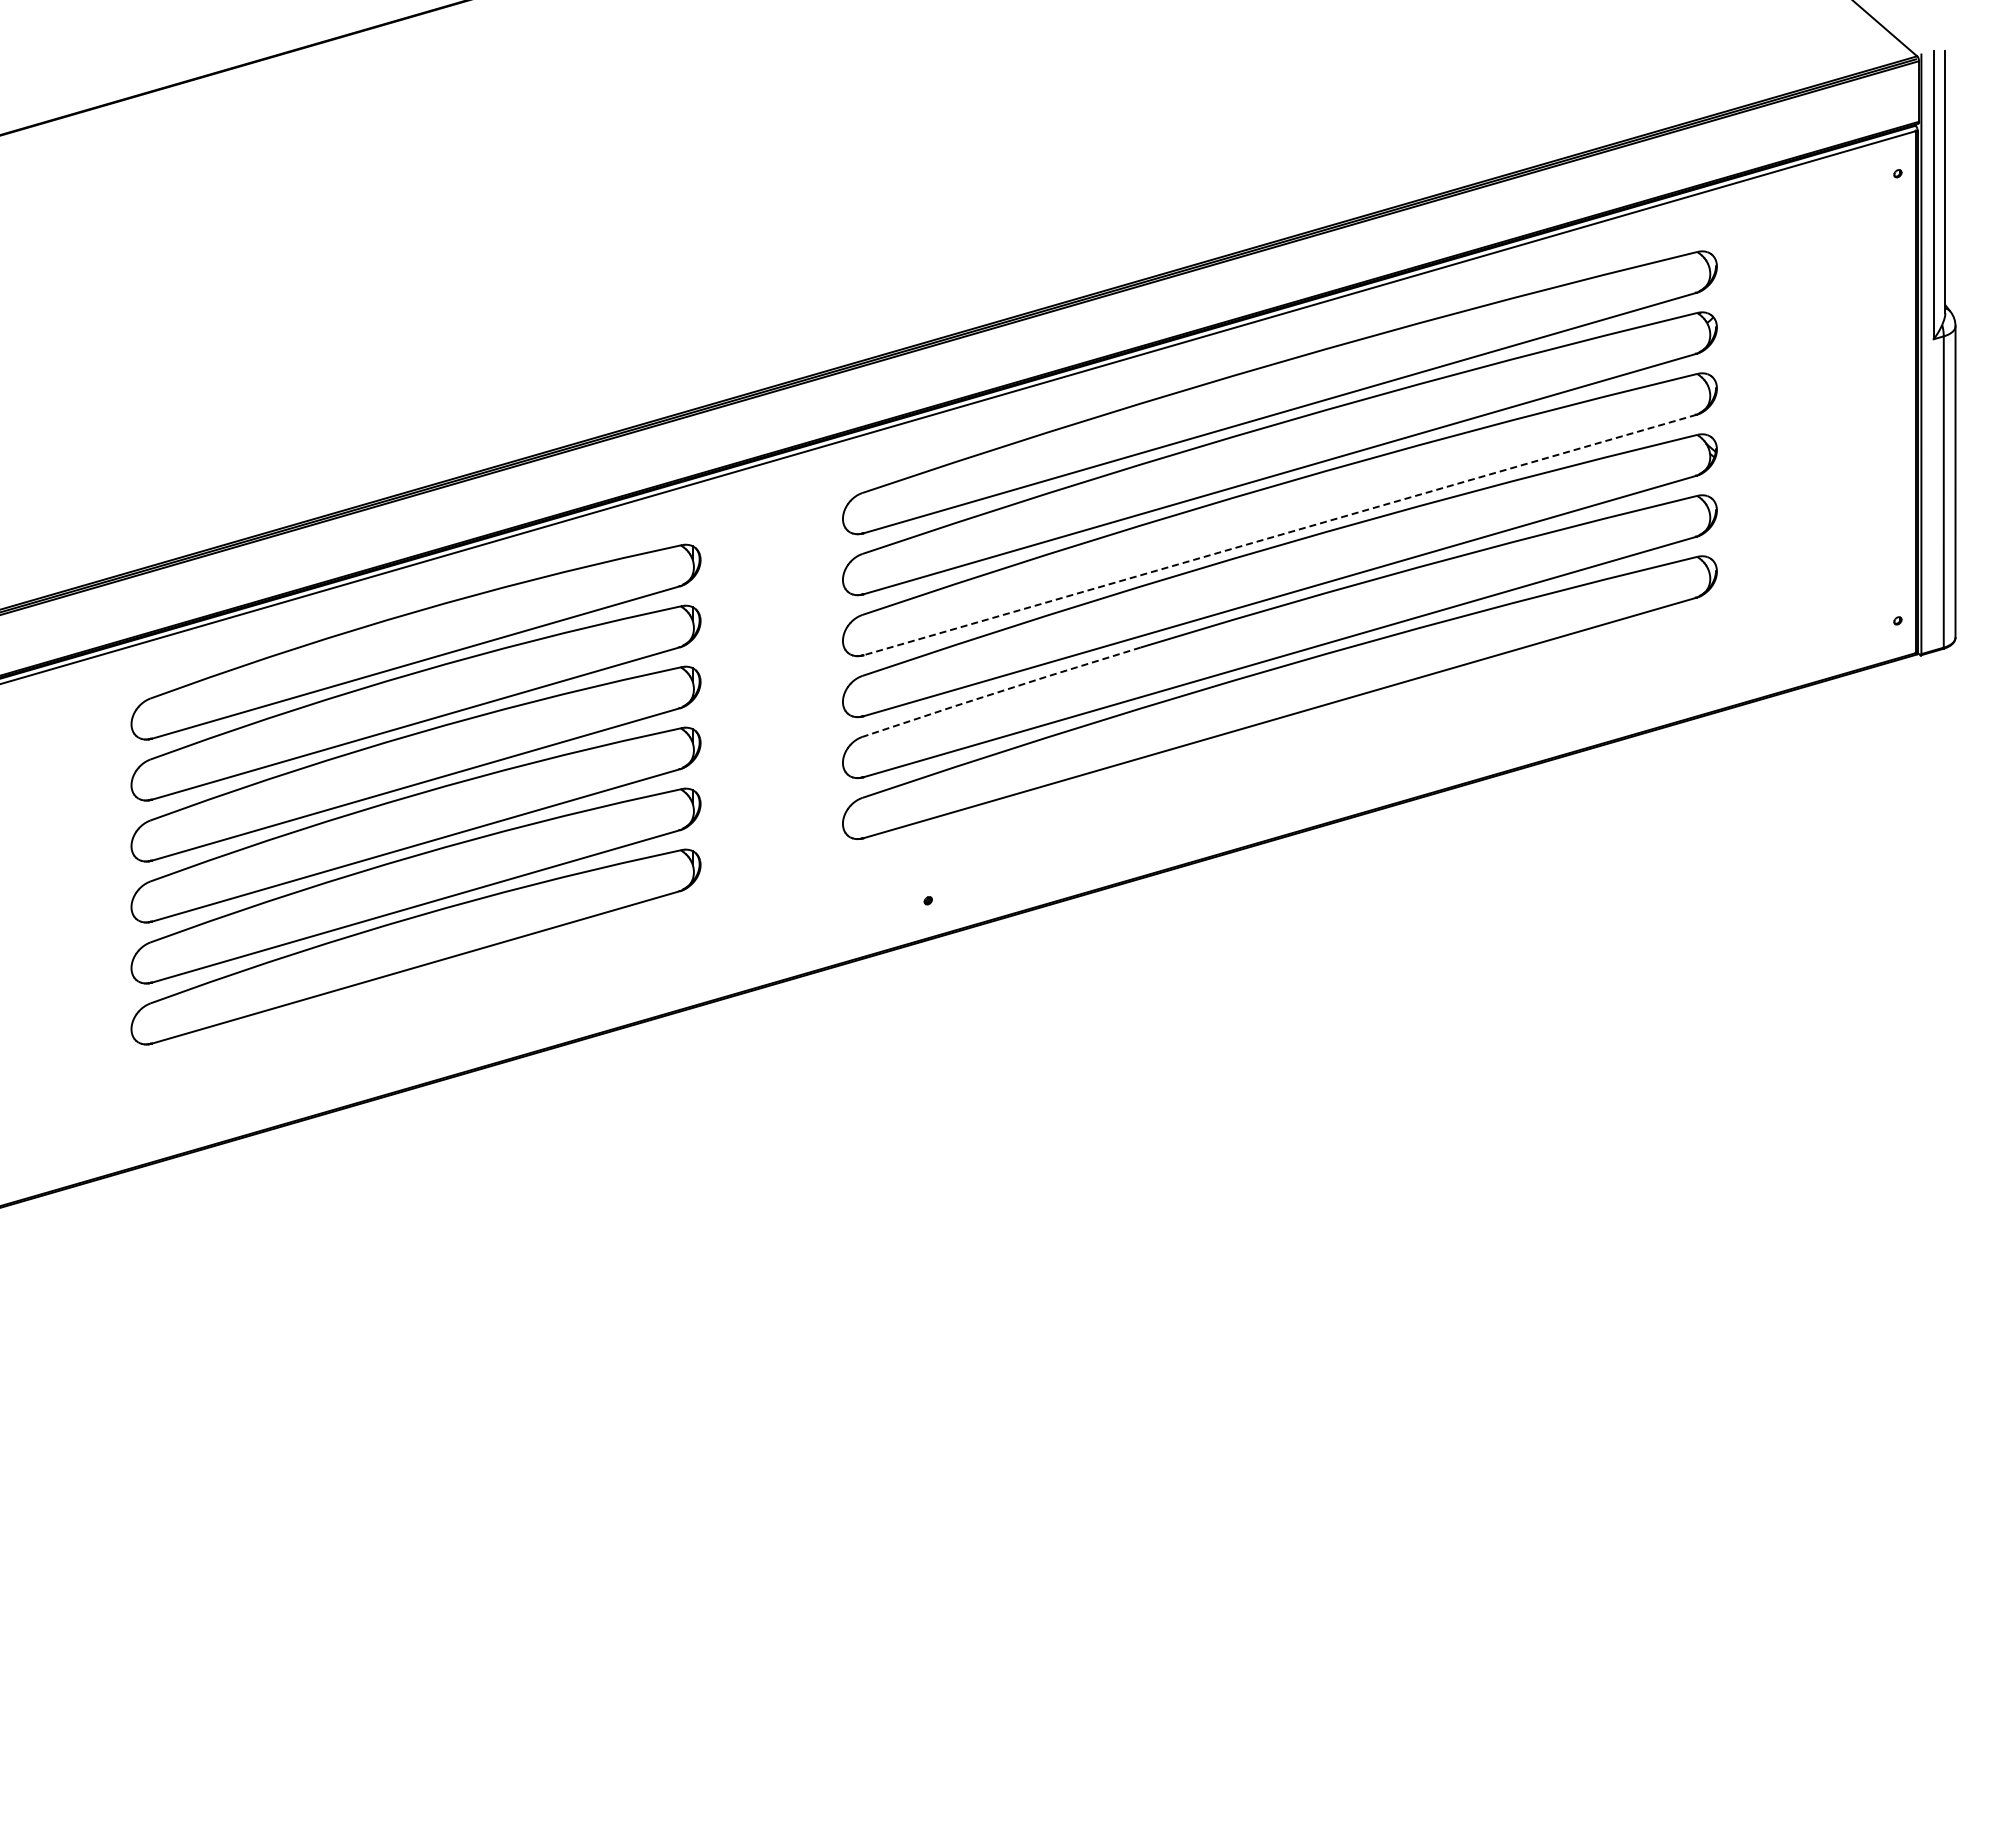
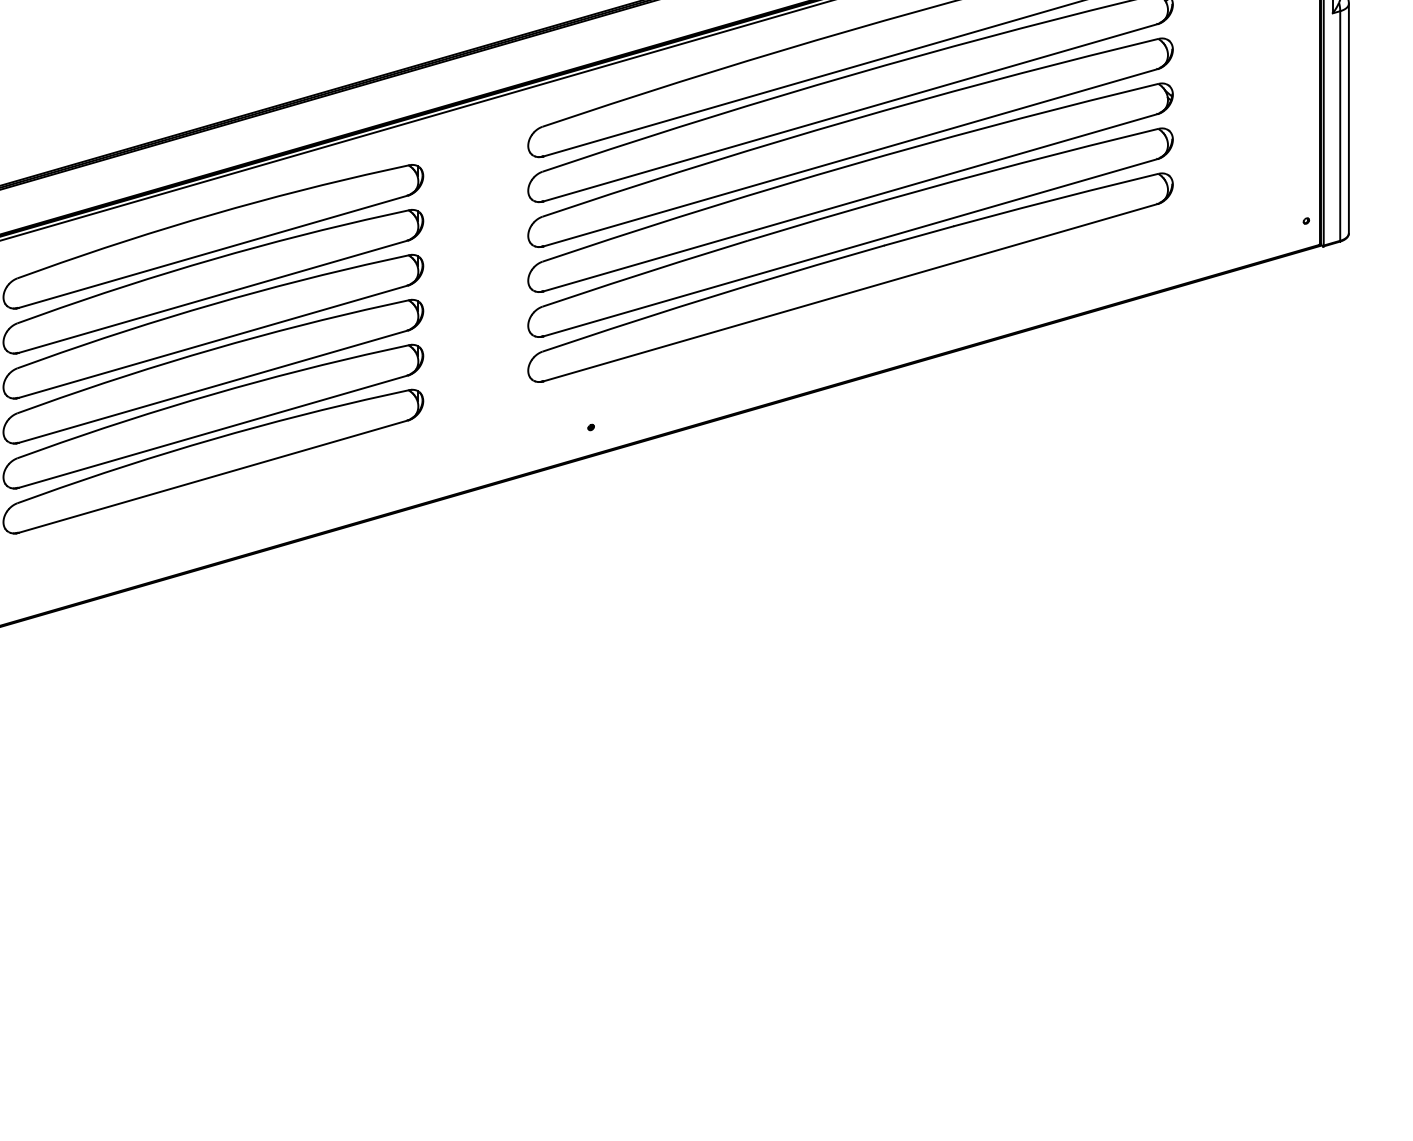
line: (1279, 535) -> (850, 158), dashed -> solid
line: (1001, 691) -> (645, 273), dashed -> solid

